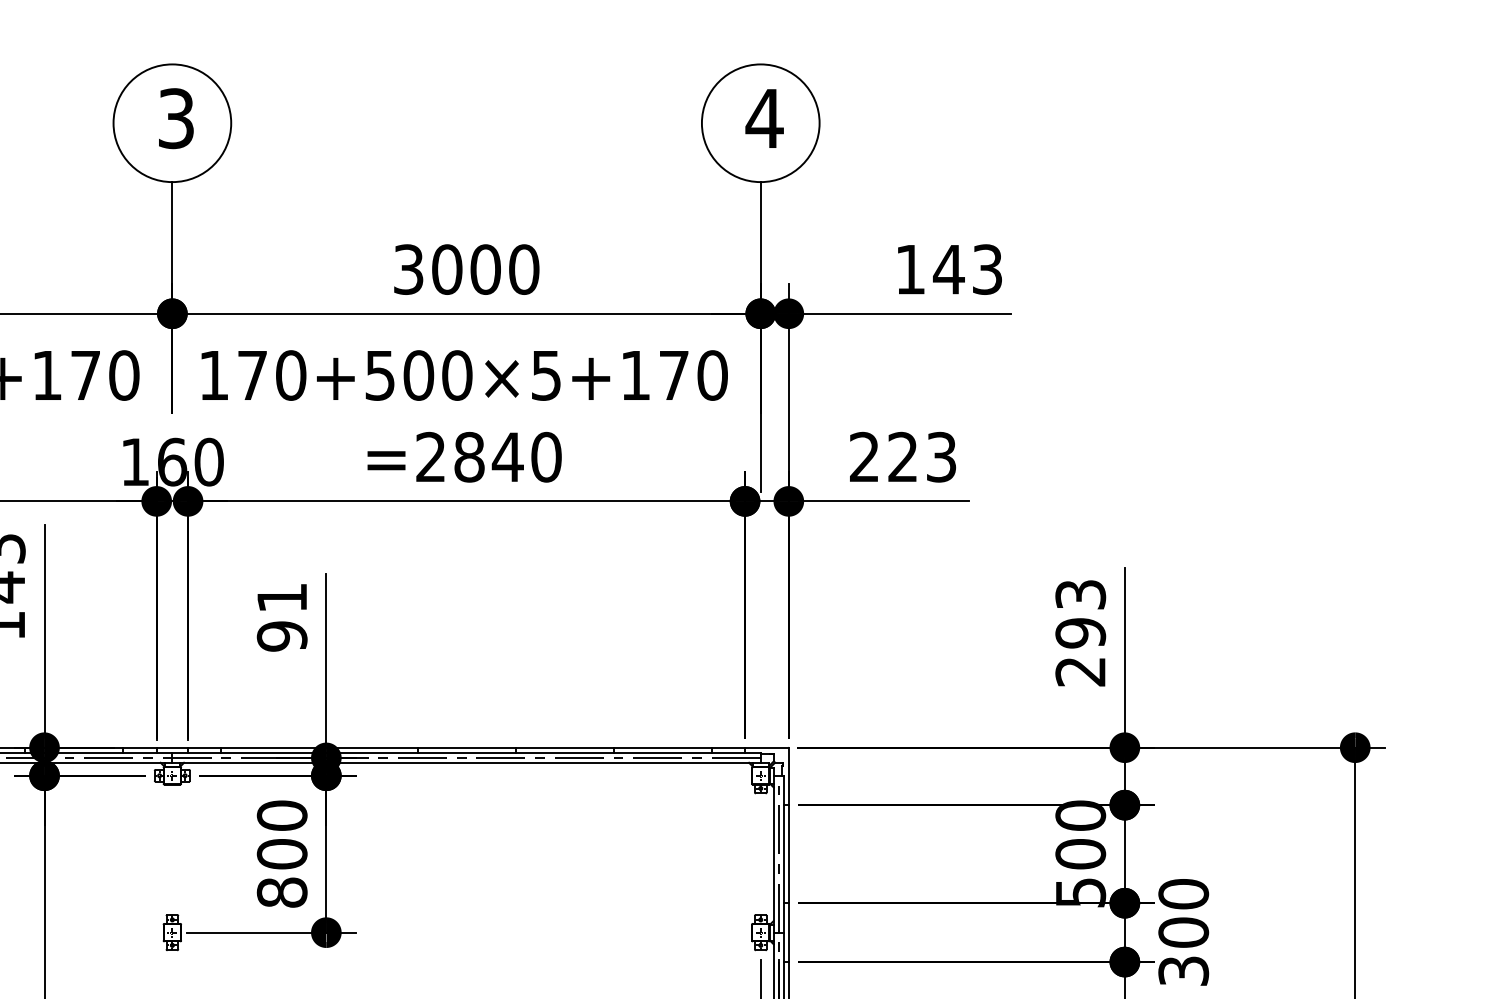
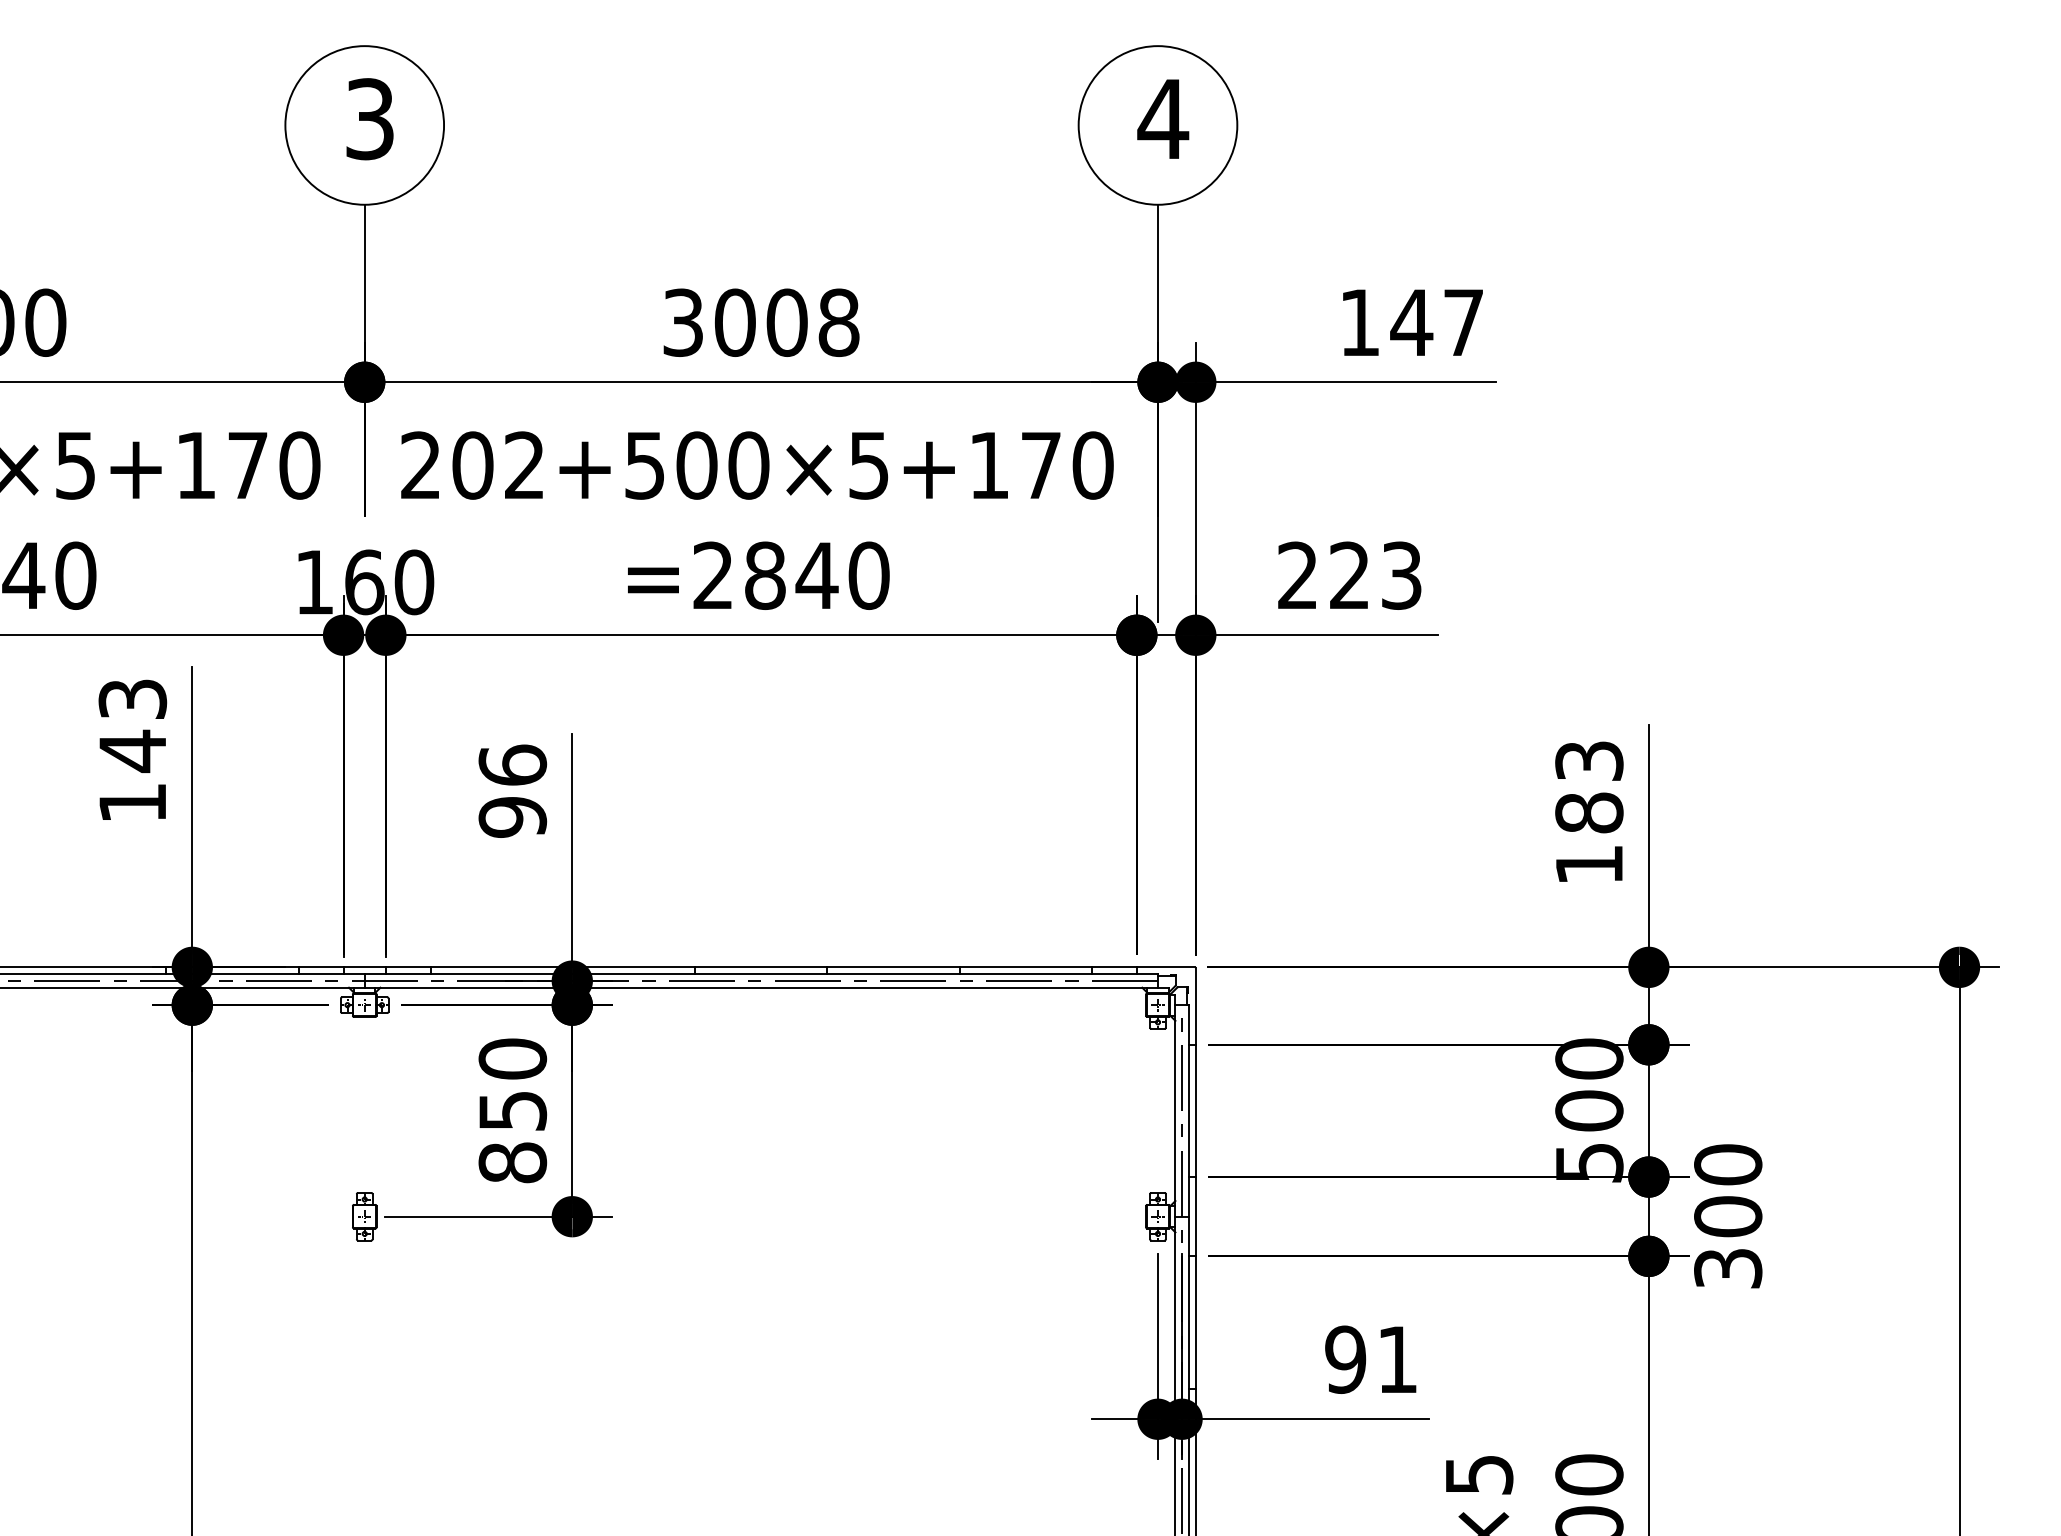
text: (523, 269) -> (838, 322), 3000 -> 3008
text: (987, 269) -> (1463, 322), 143 -> 147
text: (253, 375) -> (473, 465), 170+500×5+170 -> 202+500×5+170
text: (281, 597) -> (512, 764), 91 -> 96
text: (1080, 652) -> (1589, 838), 293 -> 183
text: (281, 853) -> (512, 1110), 800 -> 850

